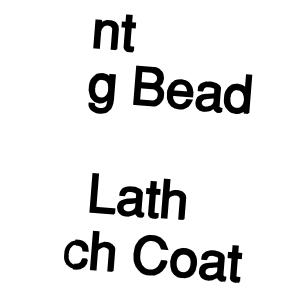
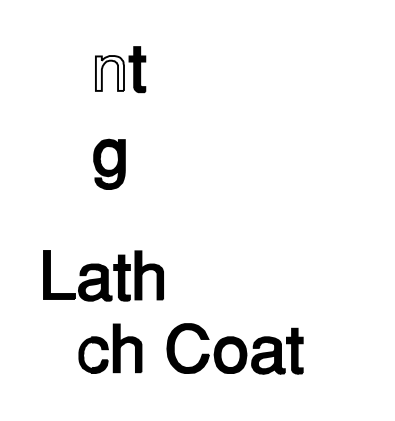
fill: (106, 34) -> (109, 73), removed
part: (192, 90) -> (224, 135), removed
part: (101, 92) -> (109, 163), moved
part: (138, 196) -> (103, 275), moved

